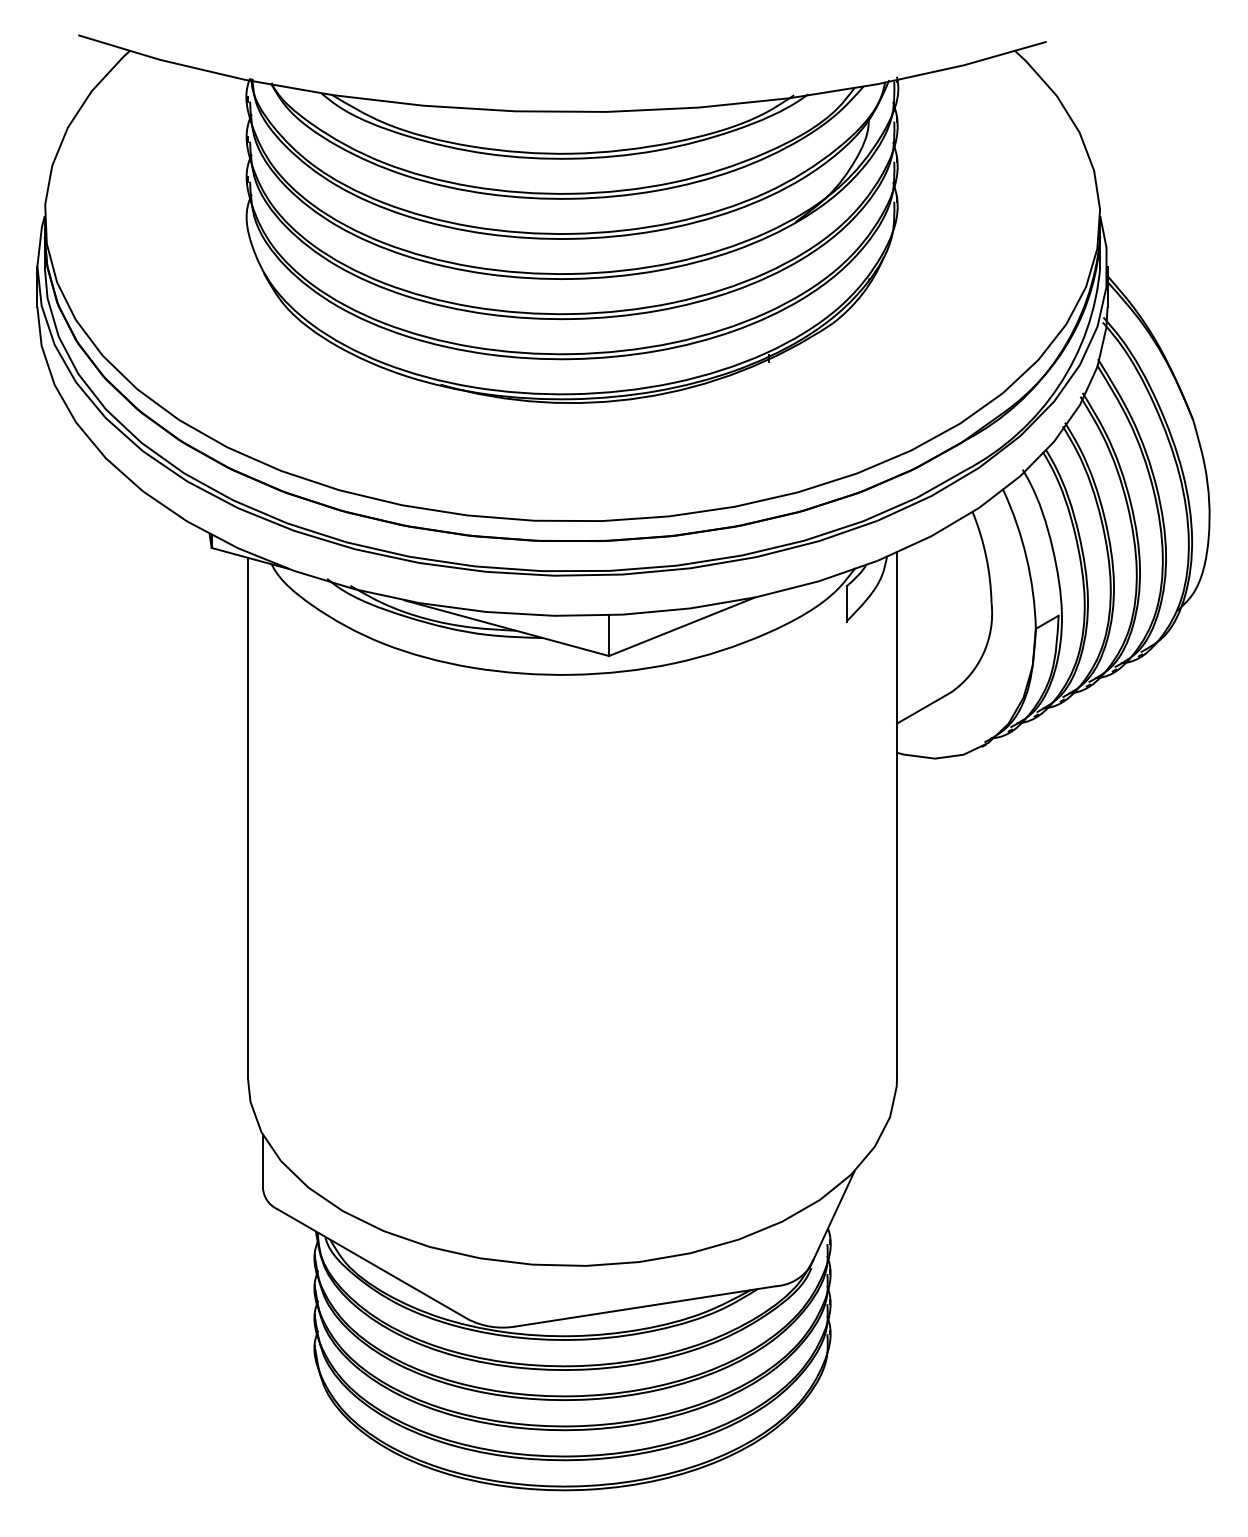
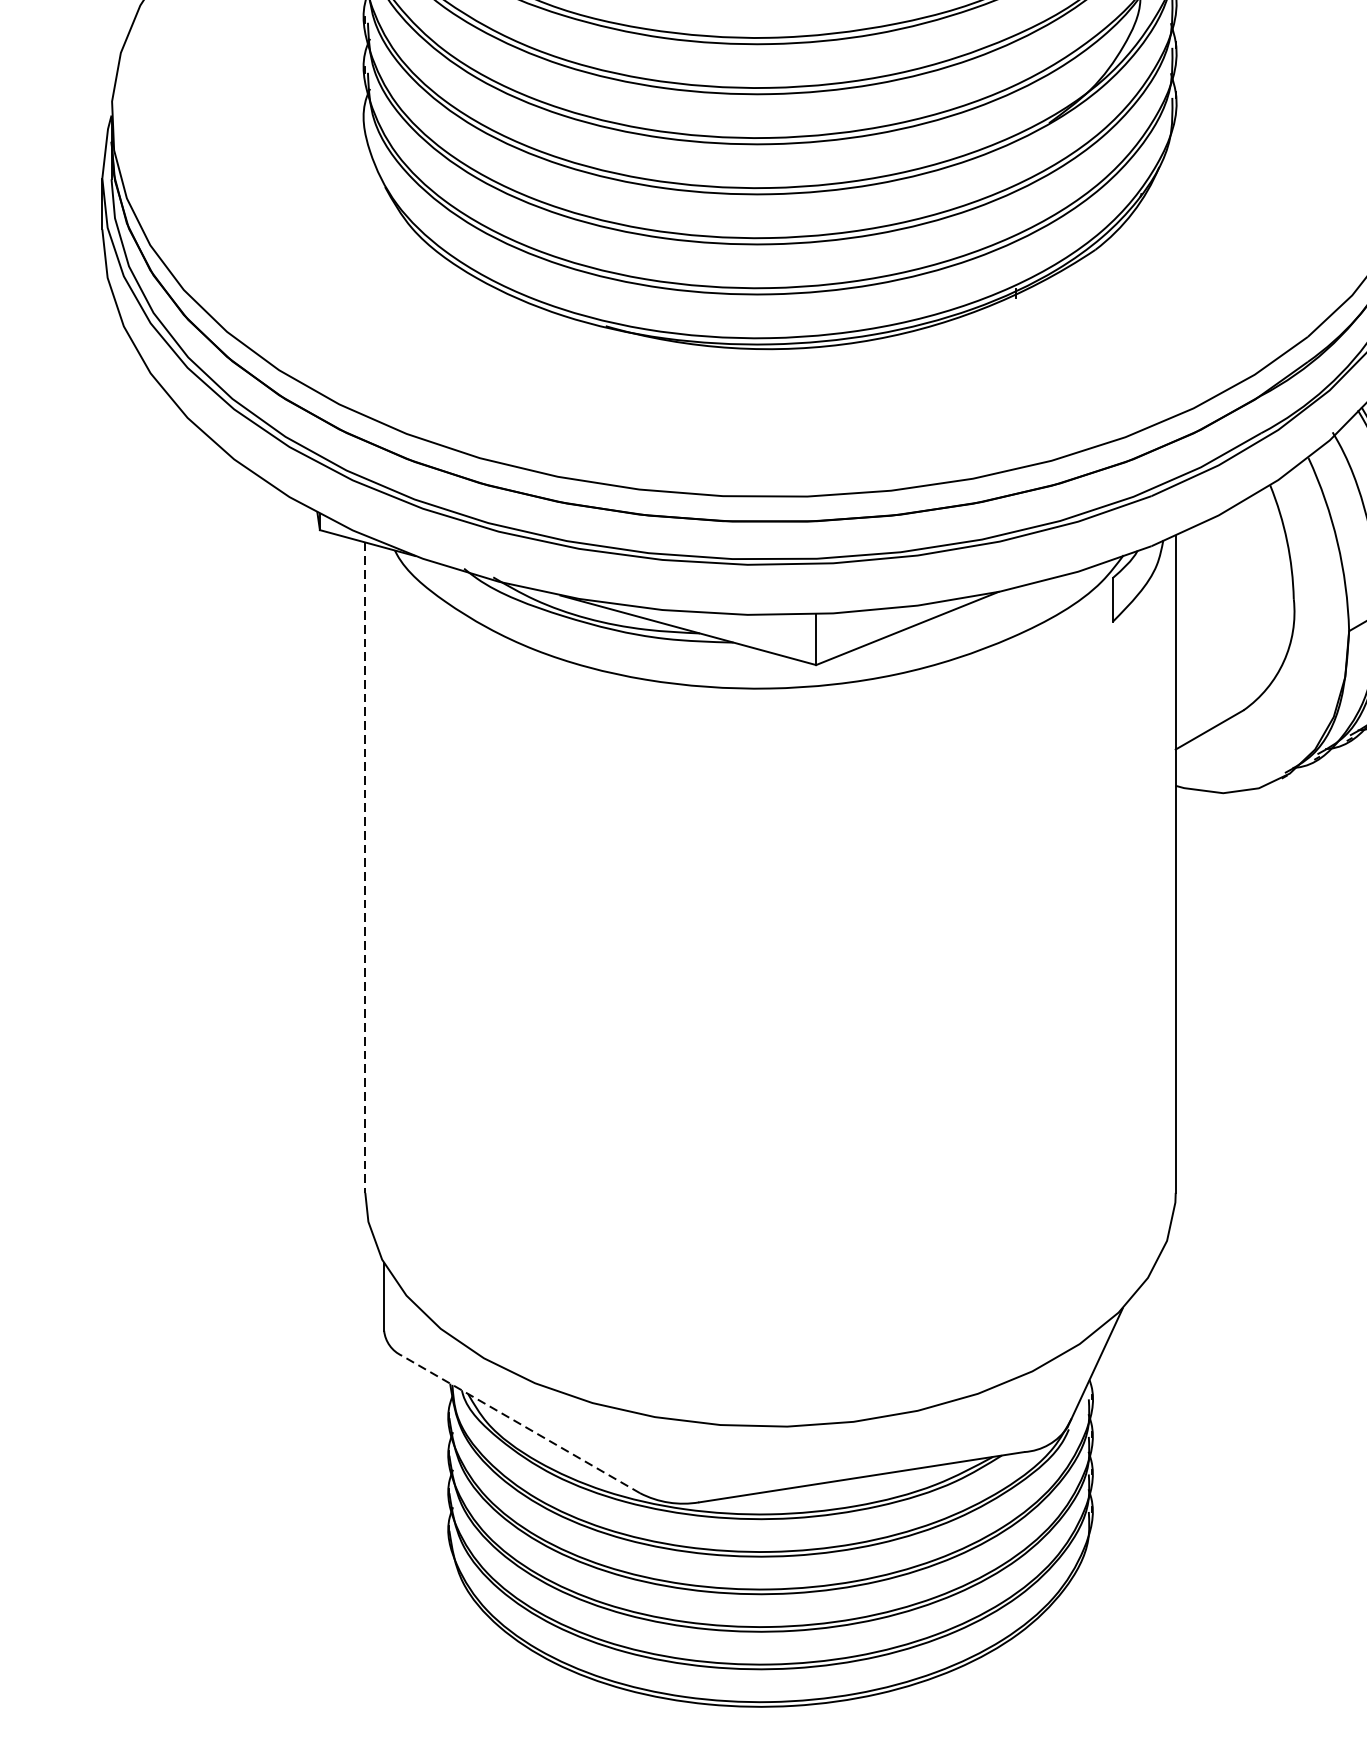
line: (248, 818) -> (365, 867), solid -> dashed
line: (372, 1263) -> (520, 1423), solid -> dashed

